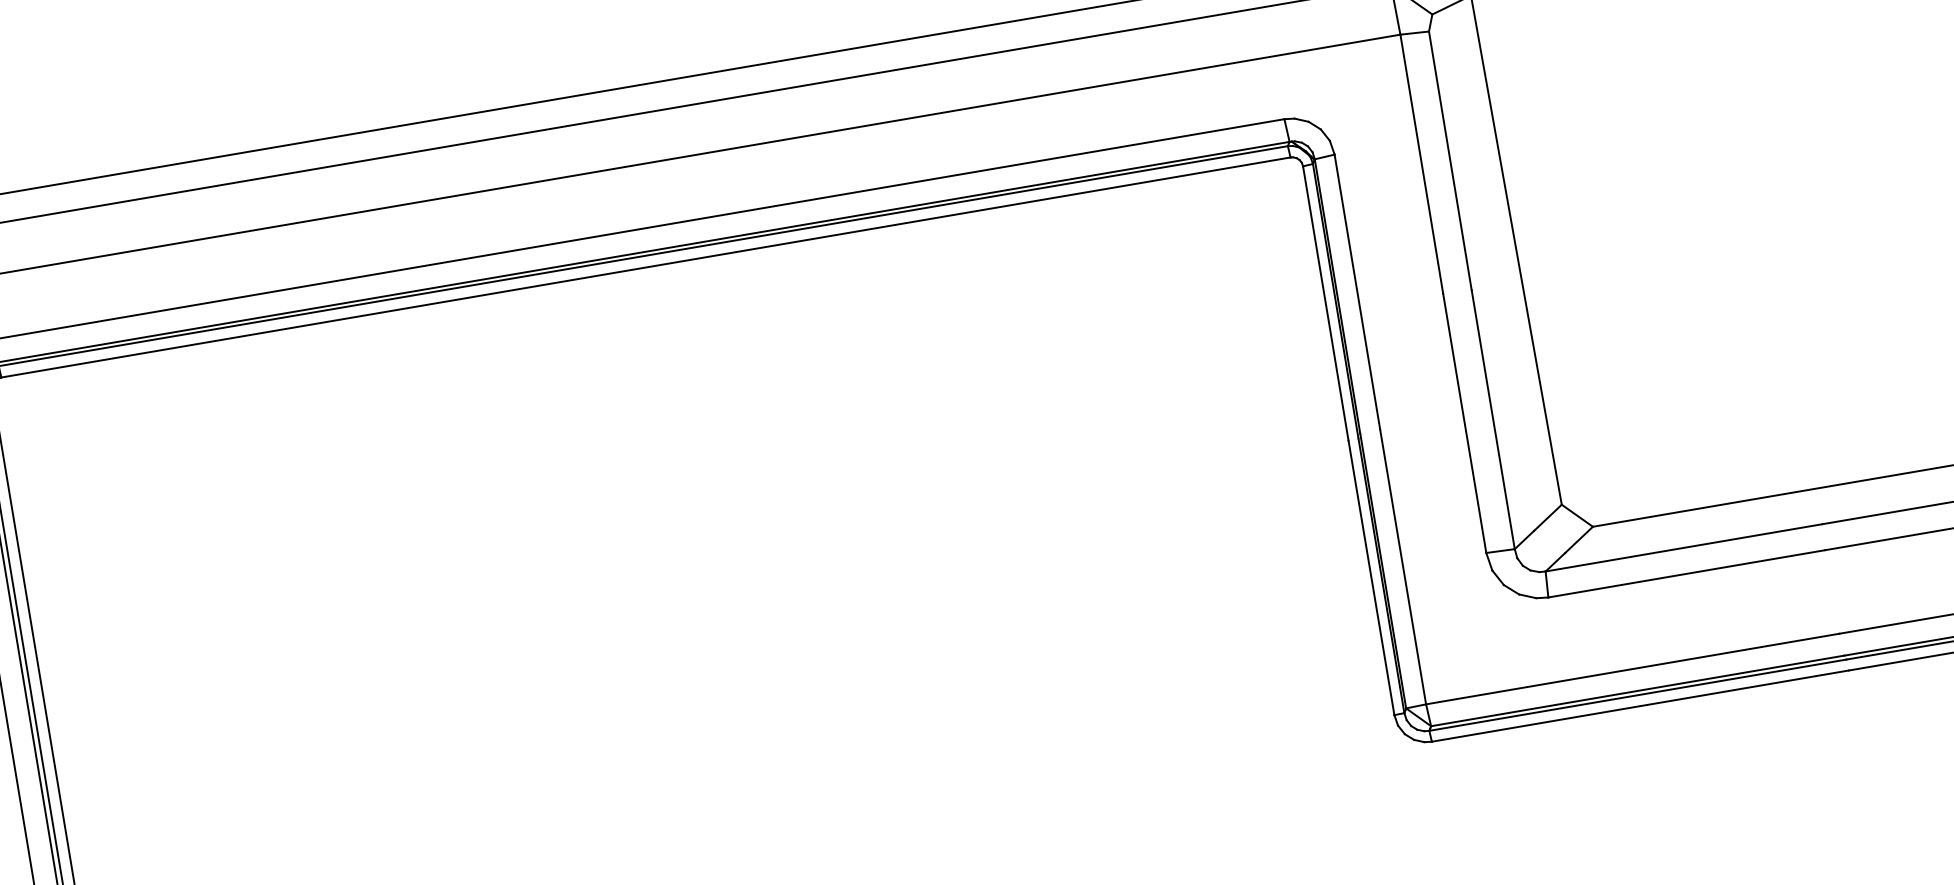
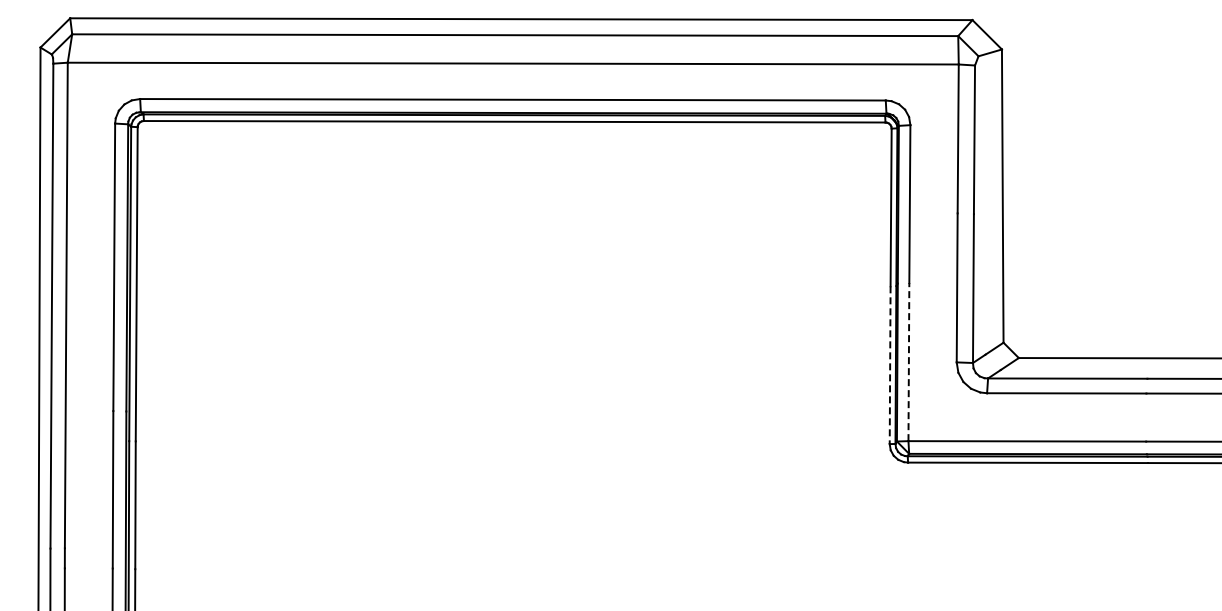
line: (1402, 565) -> (908, 361), solid -> dashed
line: (1372, 578) -> (890, 365), solid -> dashed

